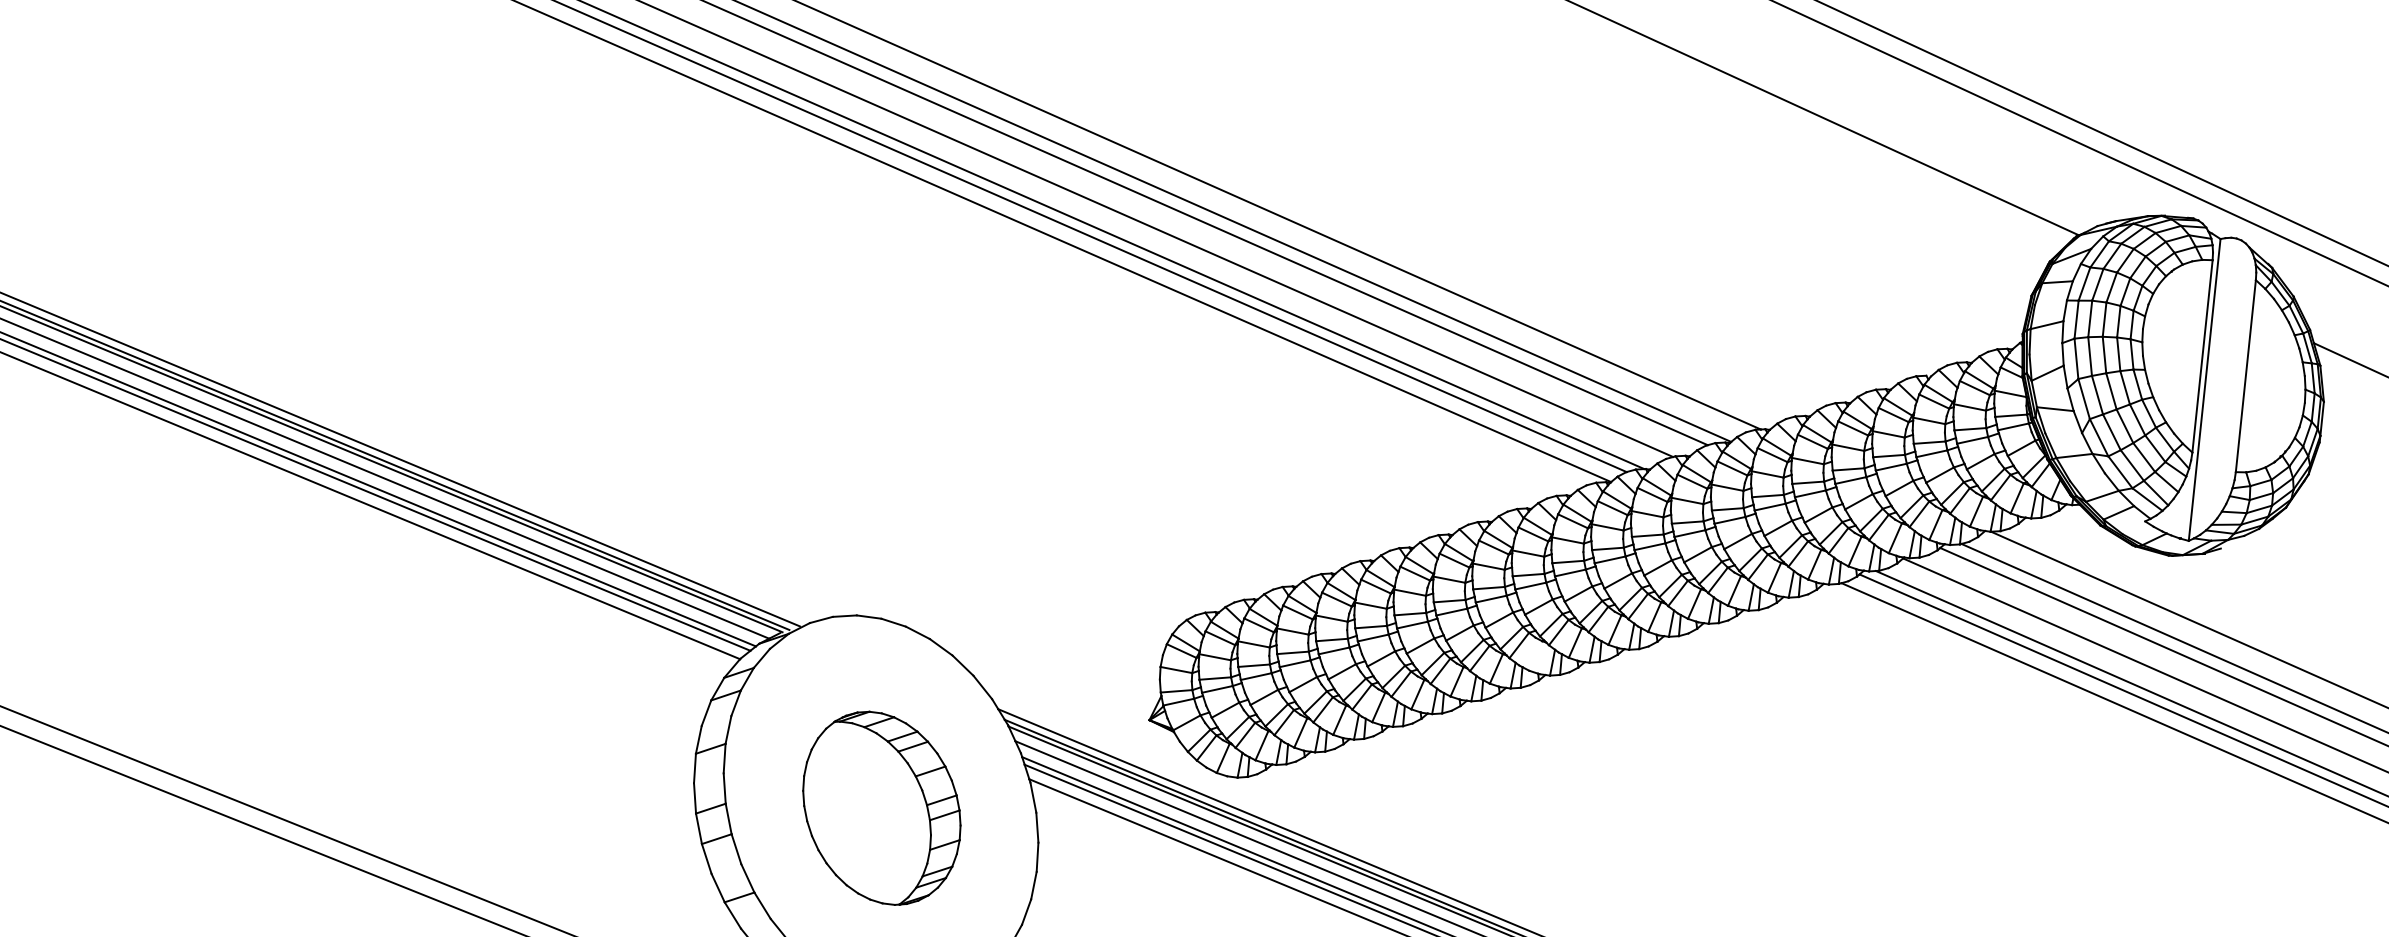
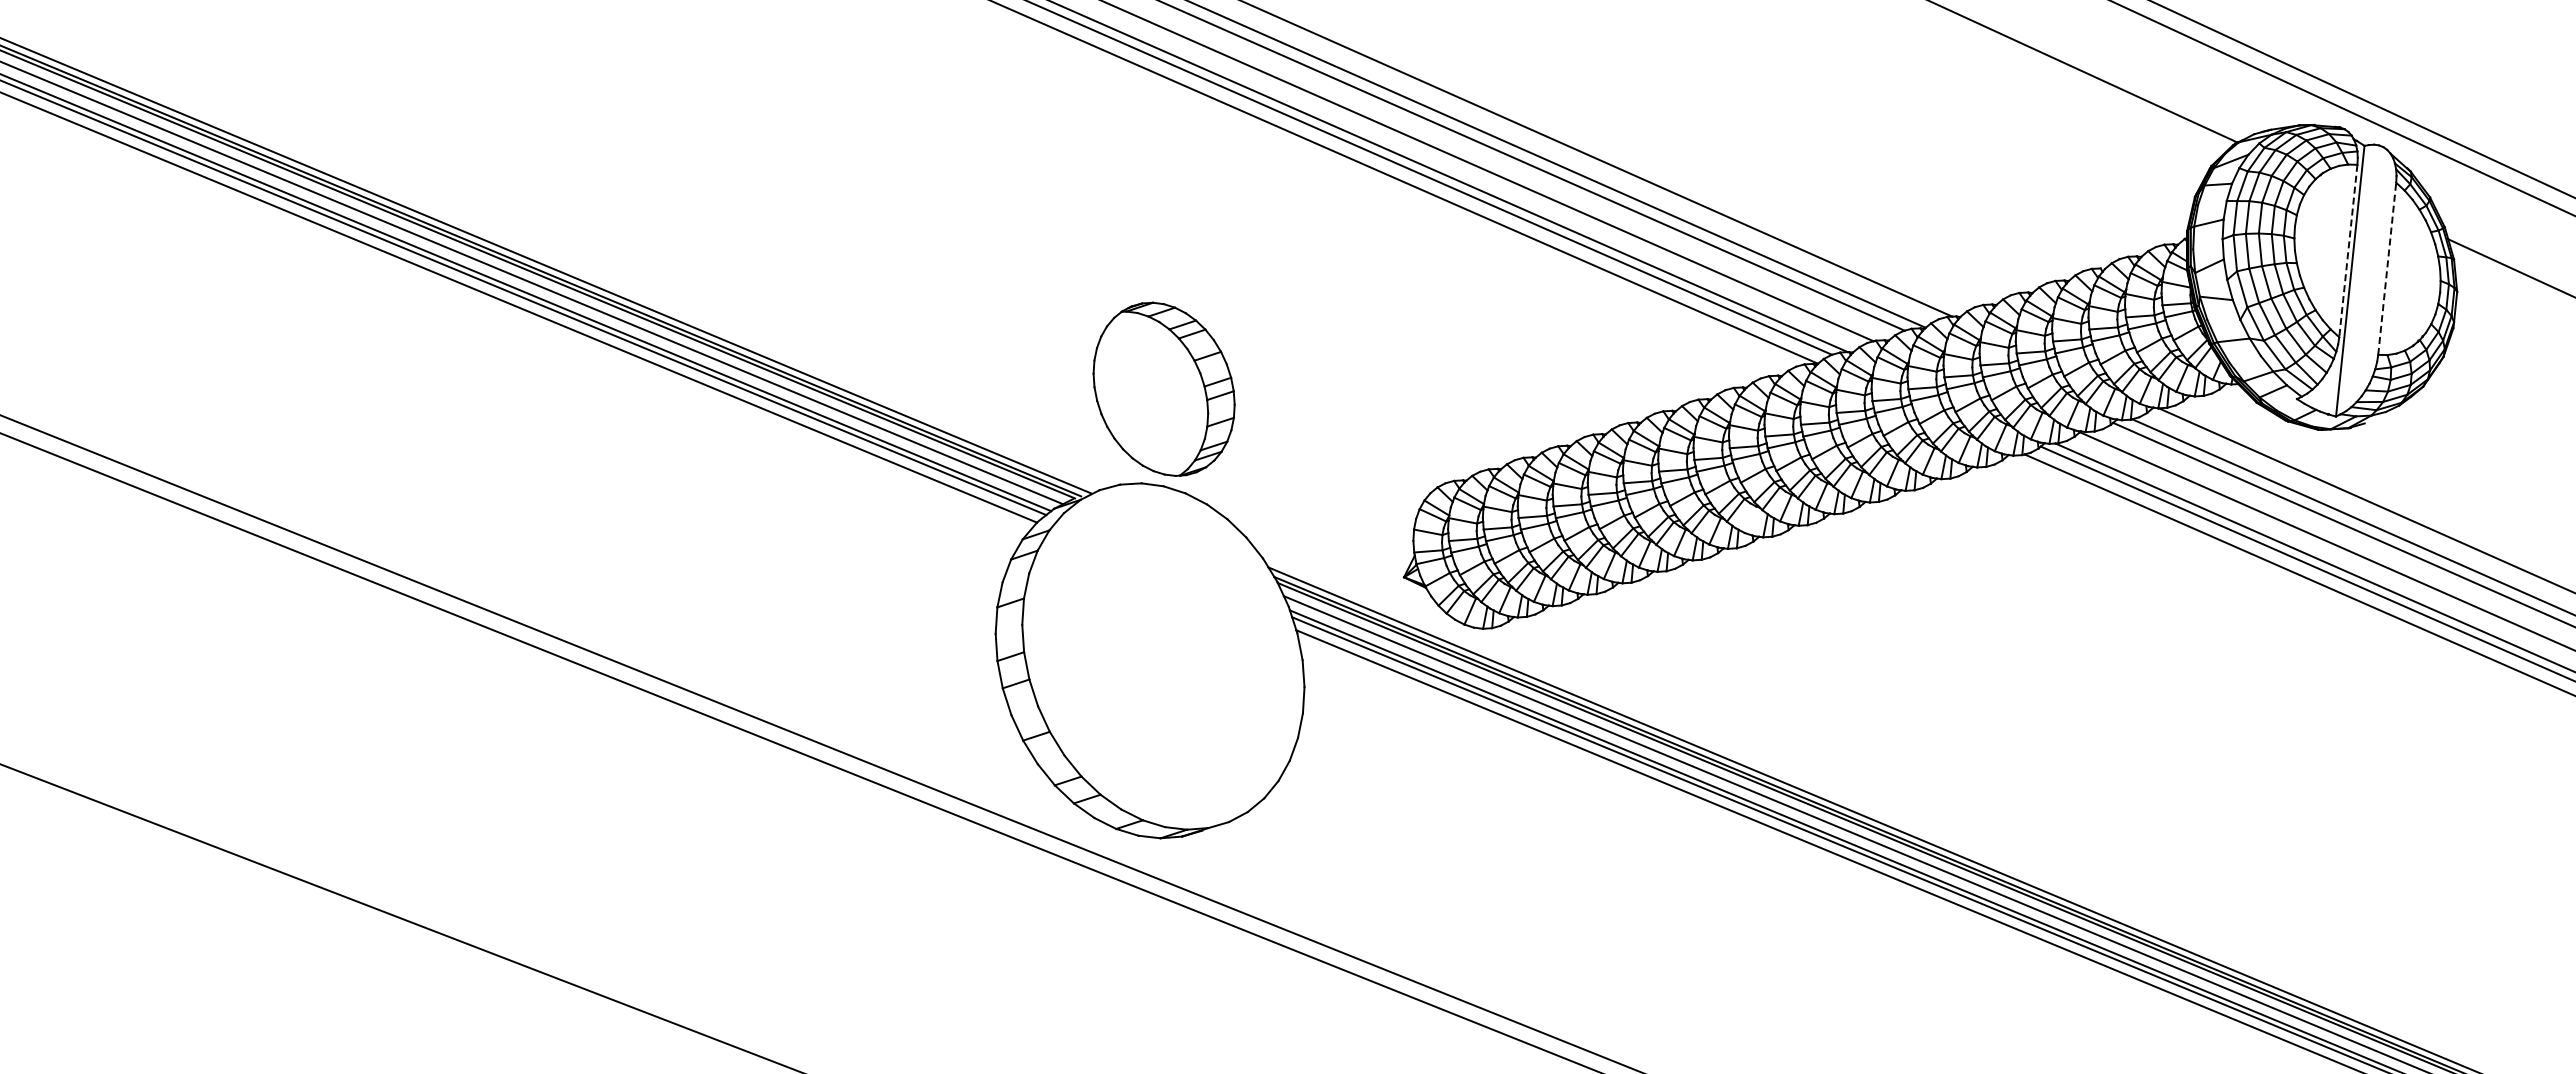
line: (2202, 356) -> (2348, 251), solid -> dashed
line: (2246, 375) -> (2387, 268), solid -> dashed
part: (881, 807) -> (1163, 388), moved

